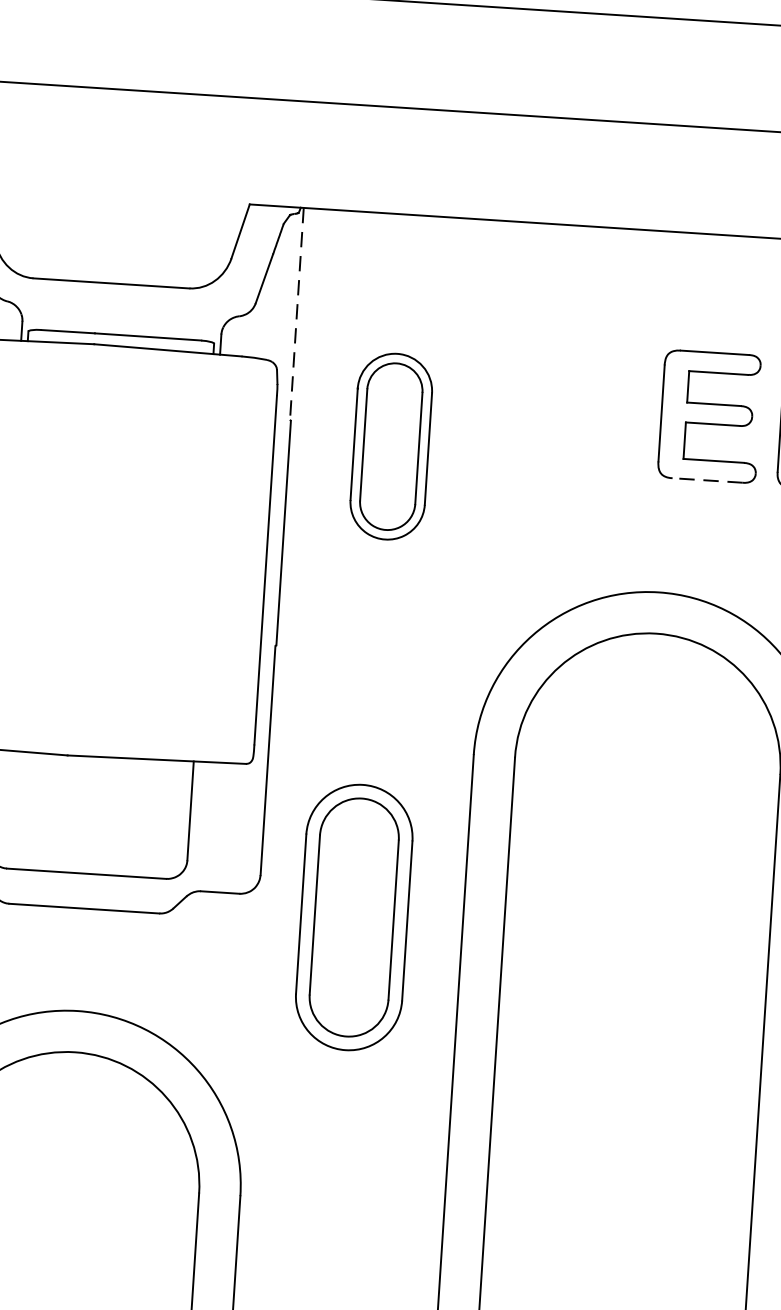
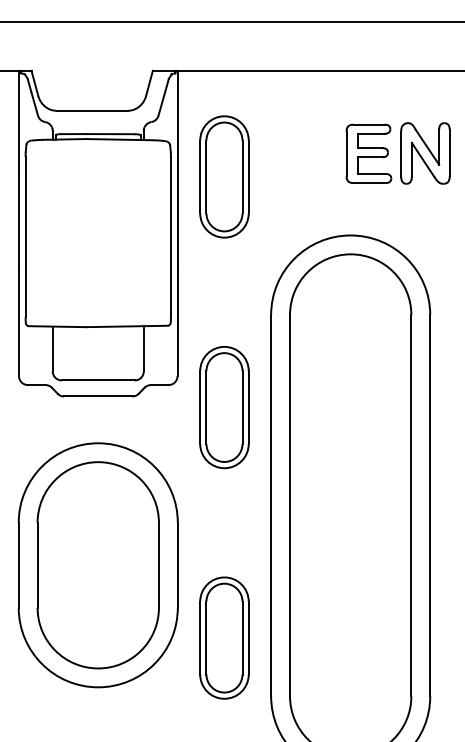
line: (296, 314) -> (177, 119), dashed -> solid
part: (391, 445) -> (224, 176), size x1.43
line: (707, 481) -> (369, 183), dashed -> solid
part: (354, 917) -> (224, 407), moved

